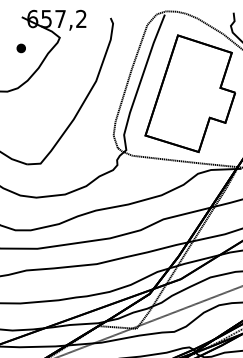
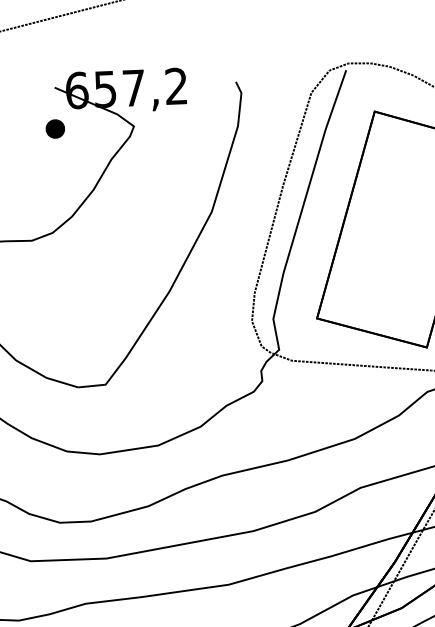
part: (20, 48) -> (53, 129), moved

